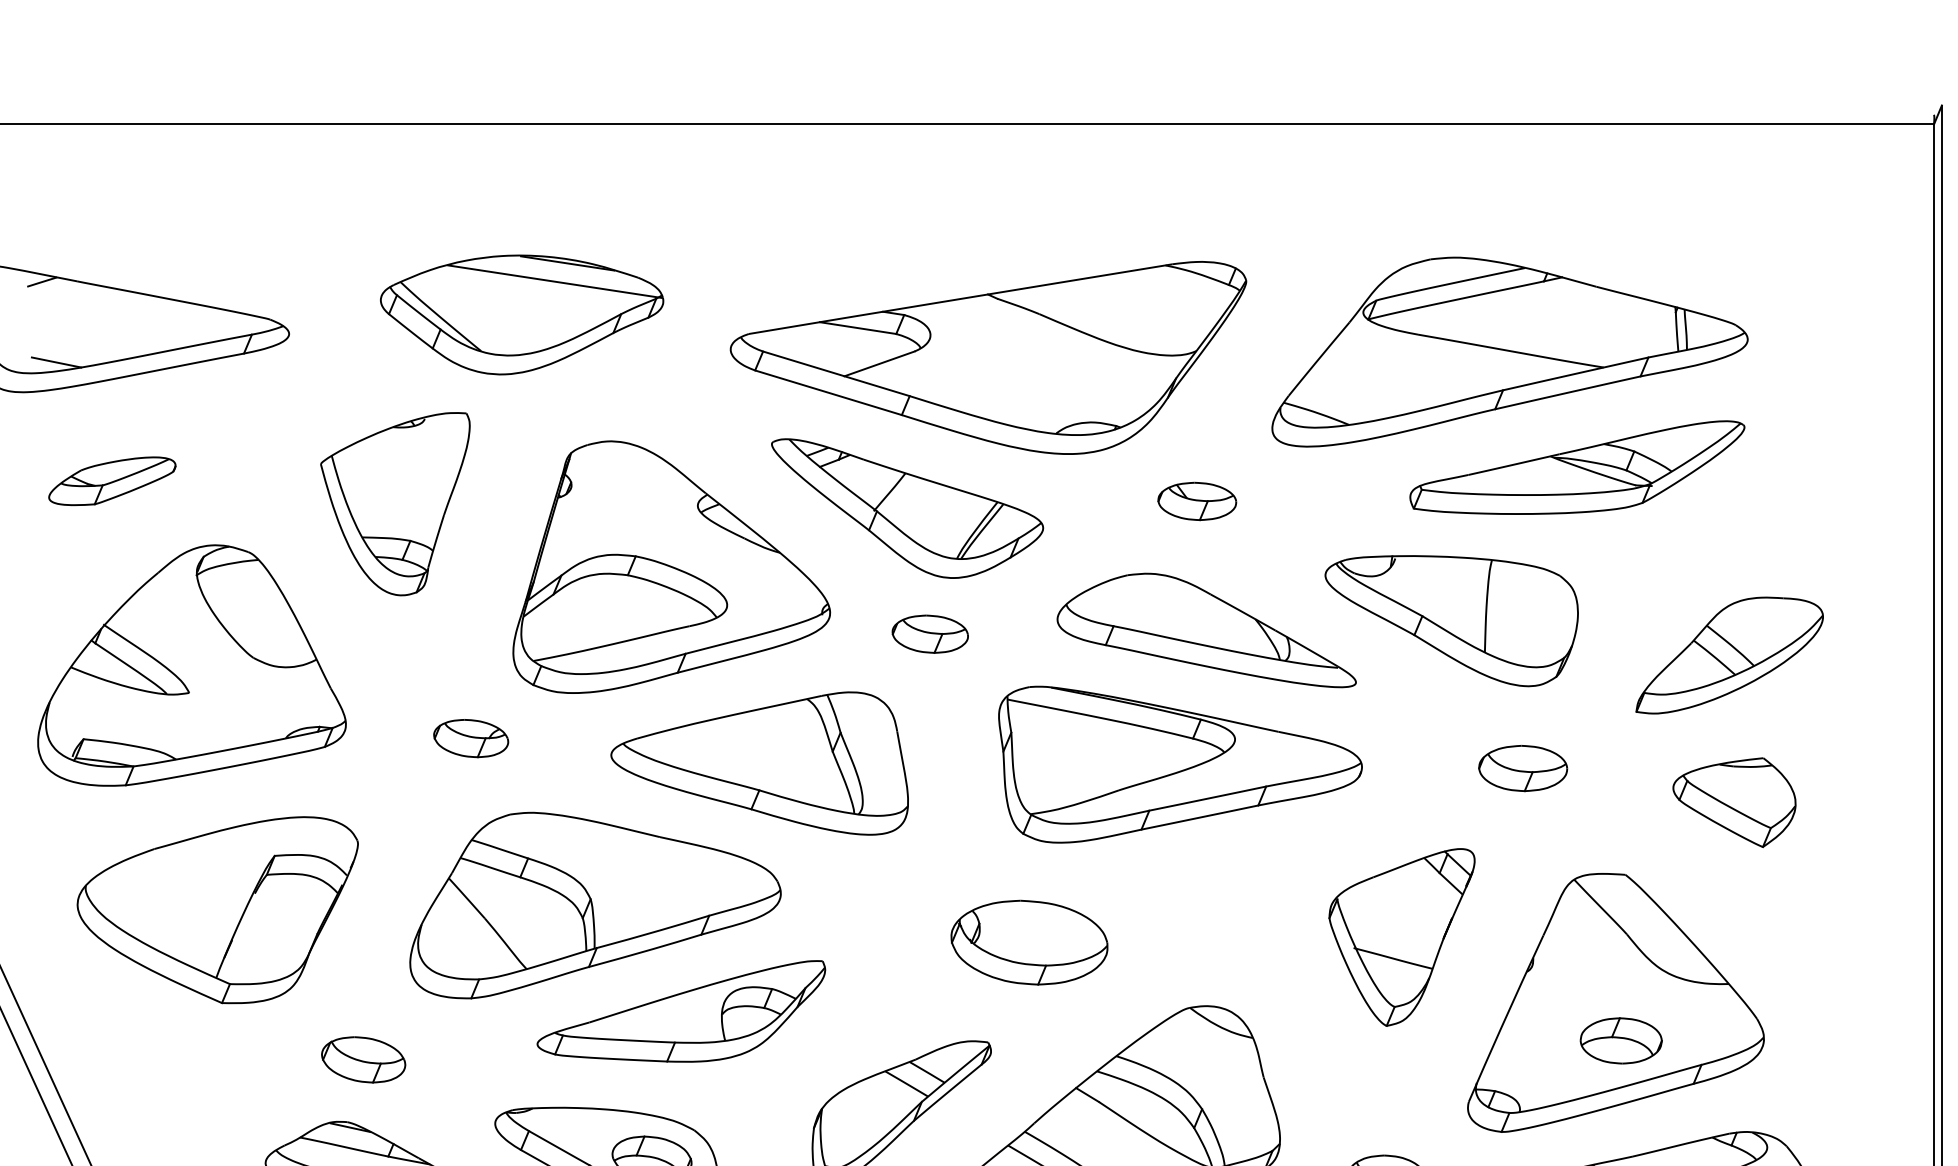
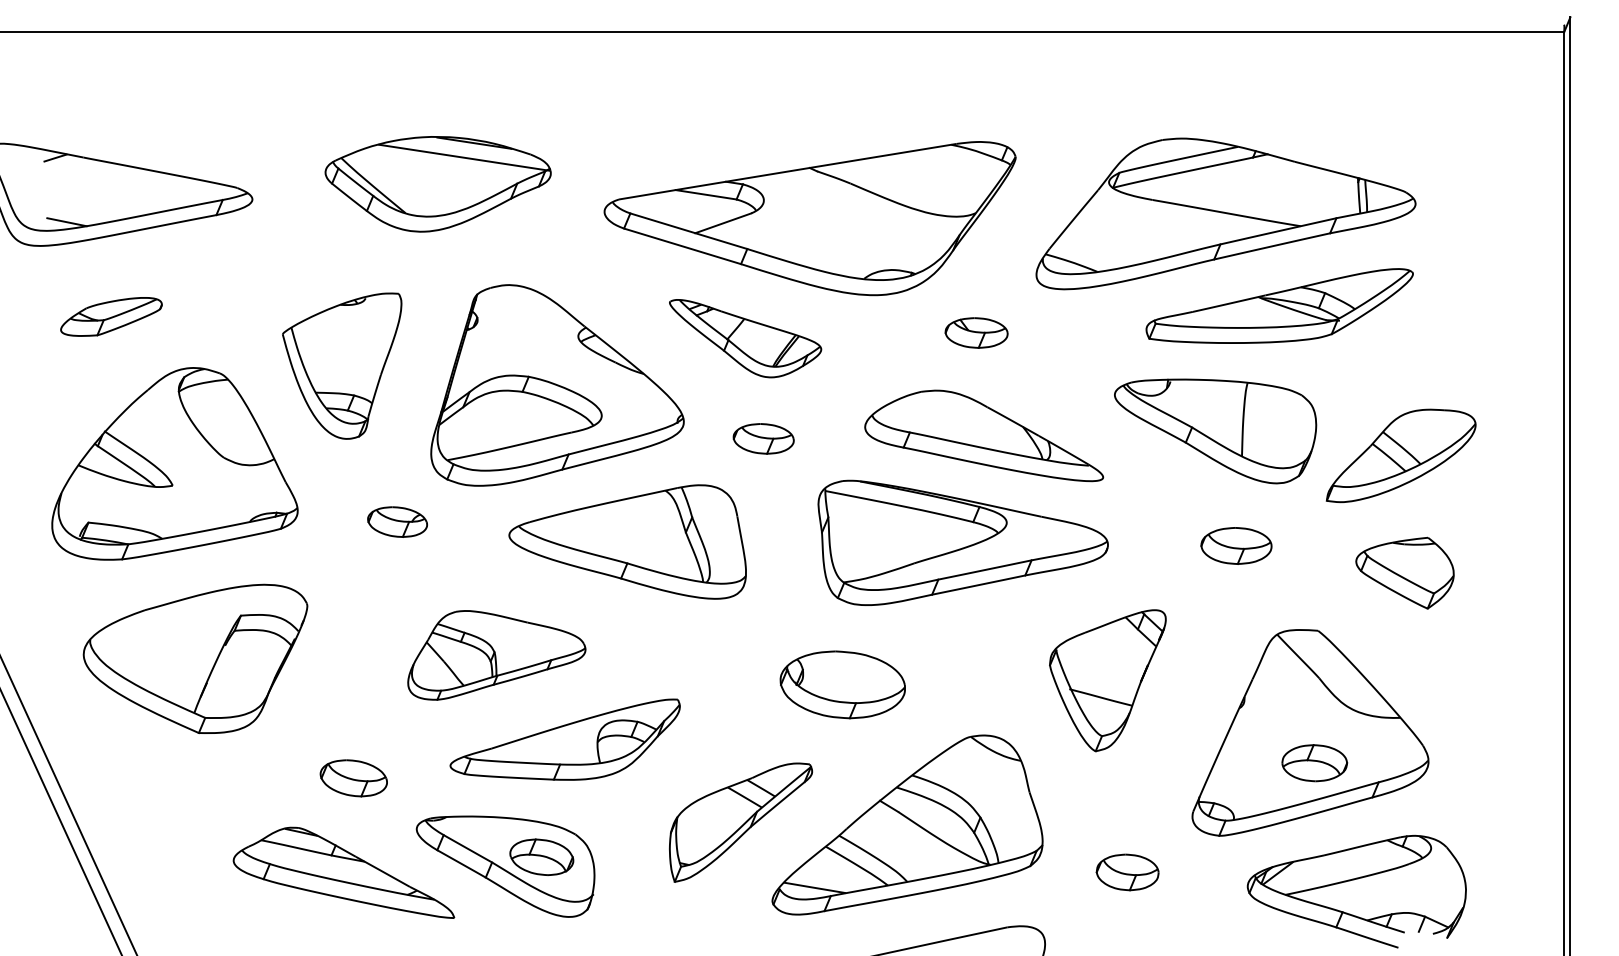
part: (395, 503) -> (342, 365), moved
part: (907, 508) -> (745, 338), size x0.7
part: (1451, 621) -> (1215, 431), moved
part: (595, 905) -> (496, 655), size x0.6
part: (1401, 937) -> (1107, 680), moved
part: (363, 1060) -> (353, 778), moved

